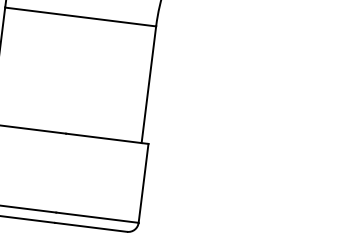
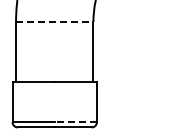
line: (80, 16) -> (54, 21), solid -> dashed
line: (96, 218) -> (75, 122), solid -> dashed

